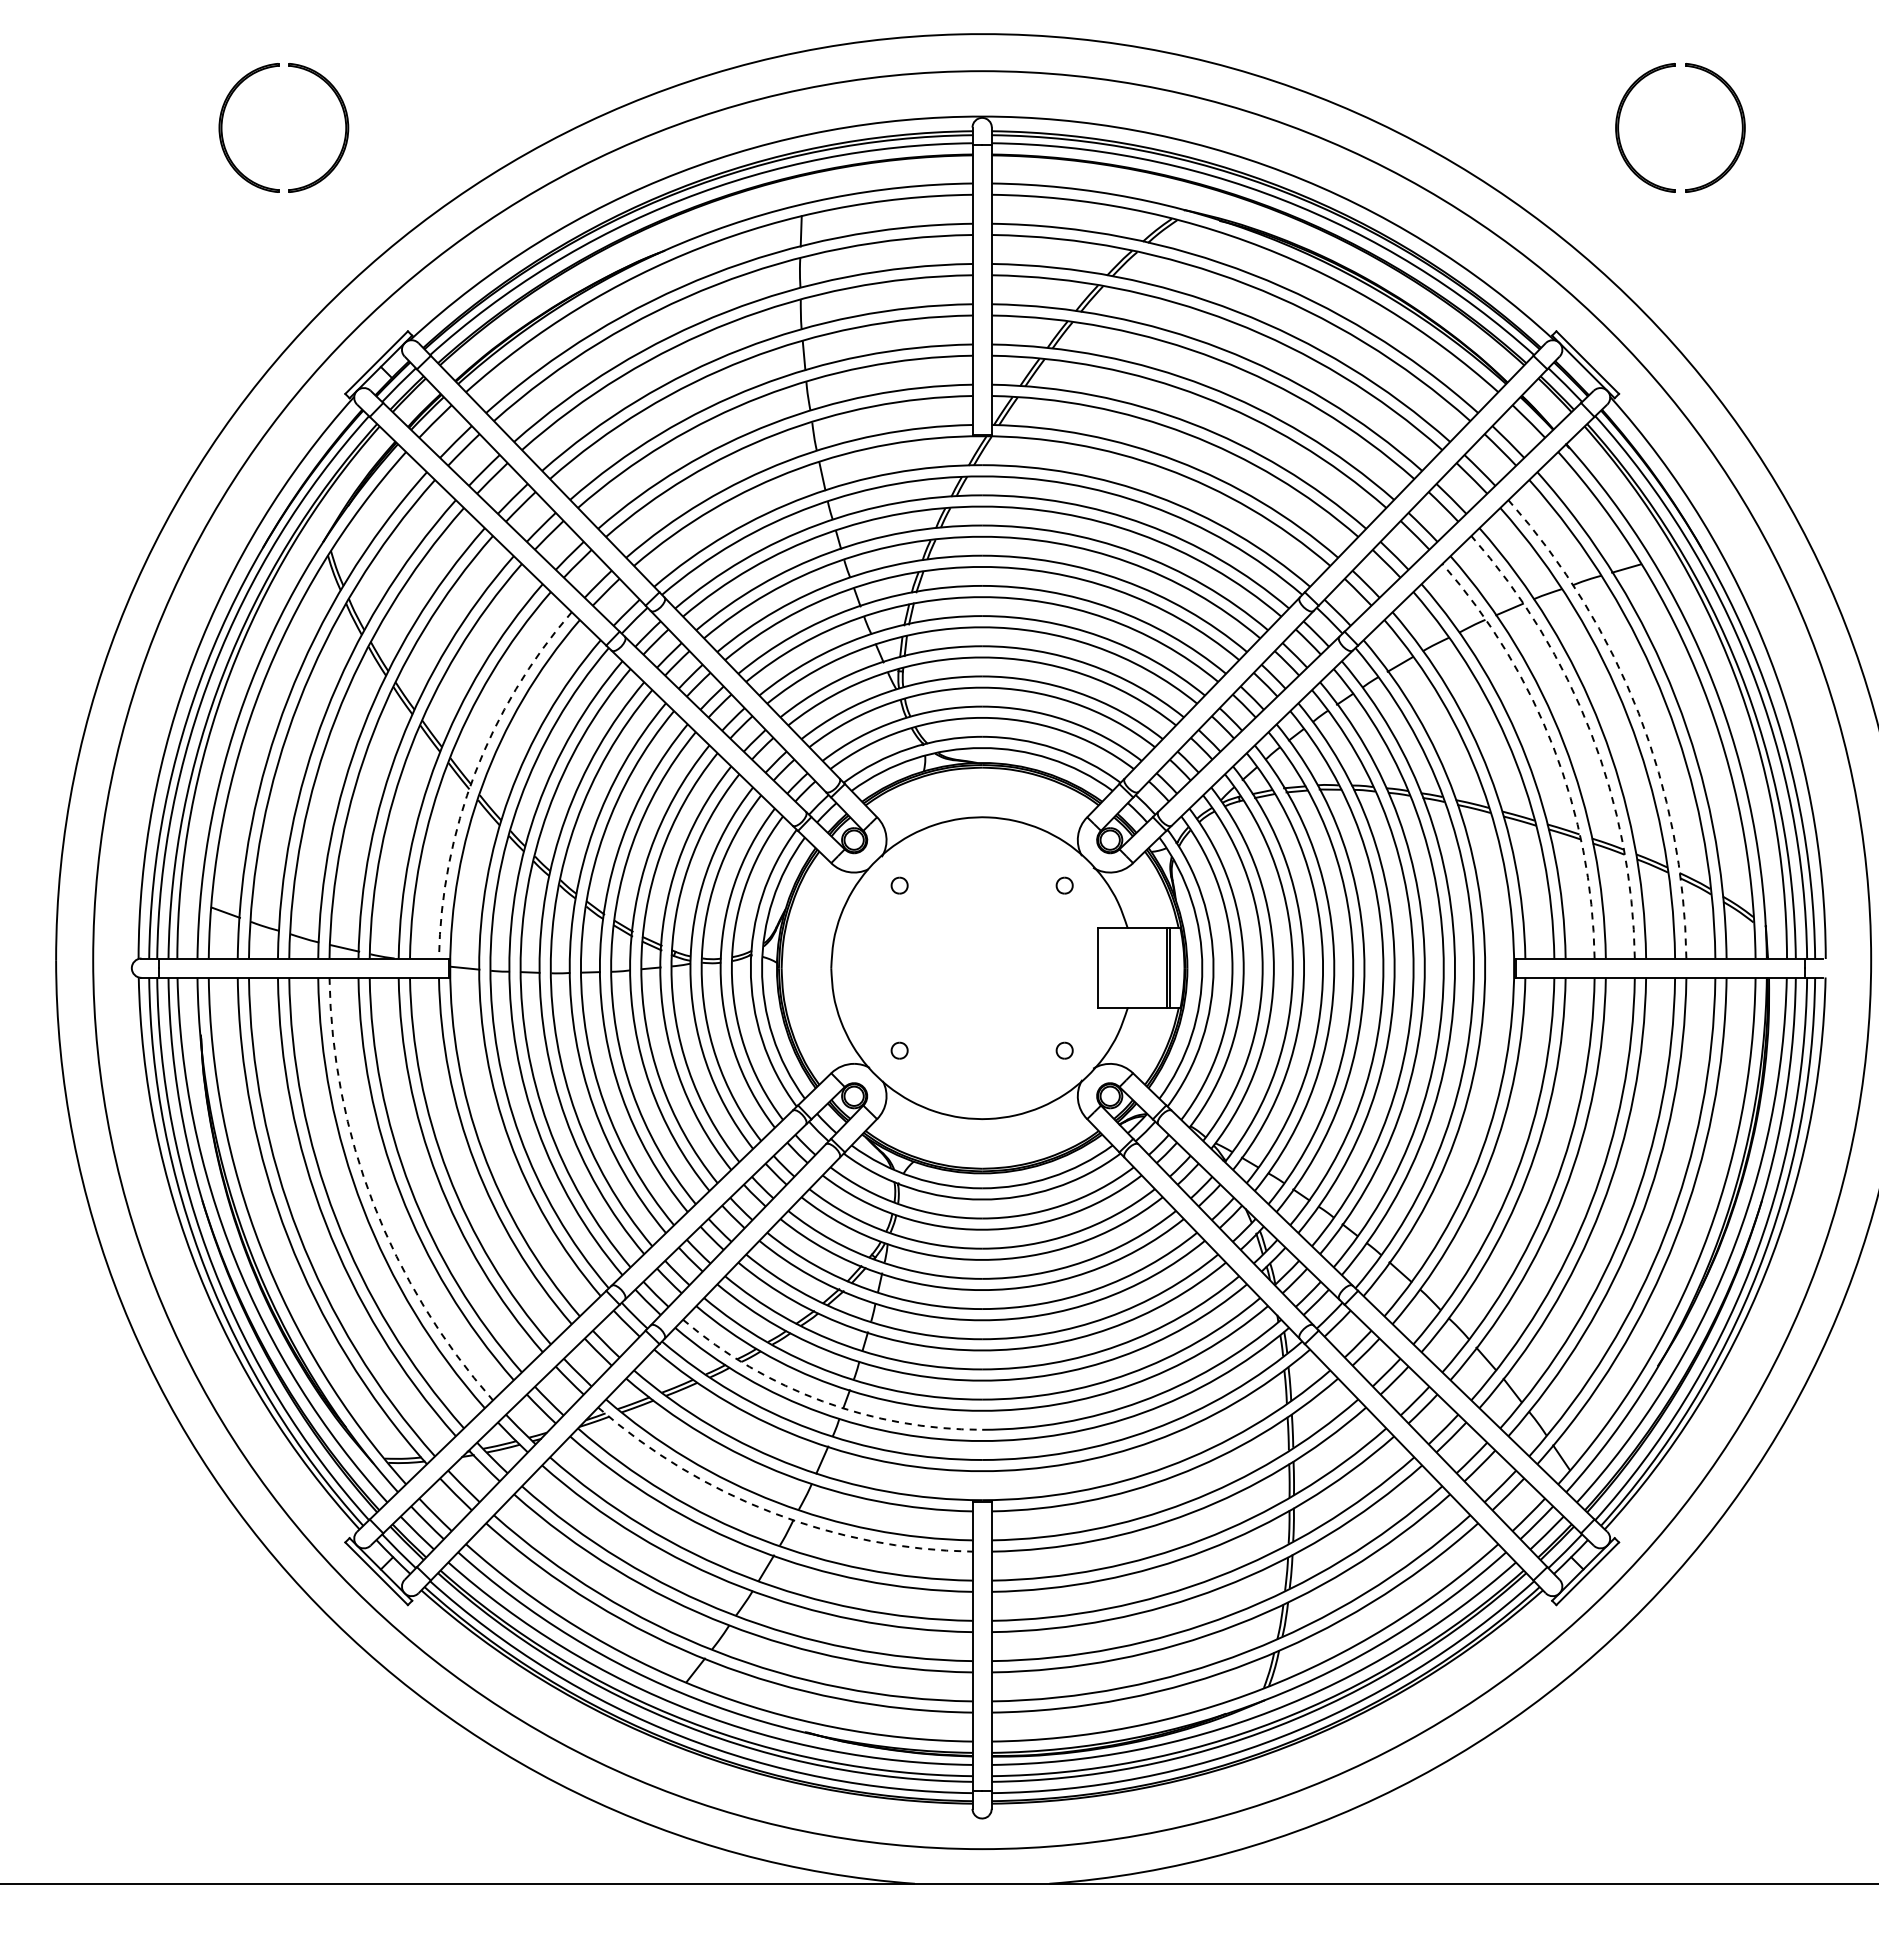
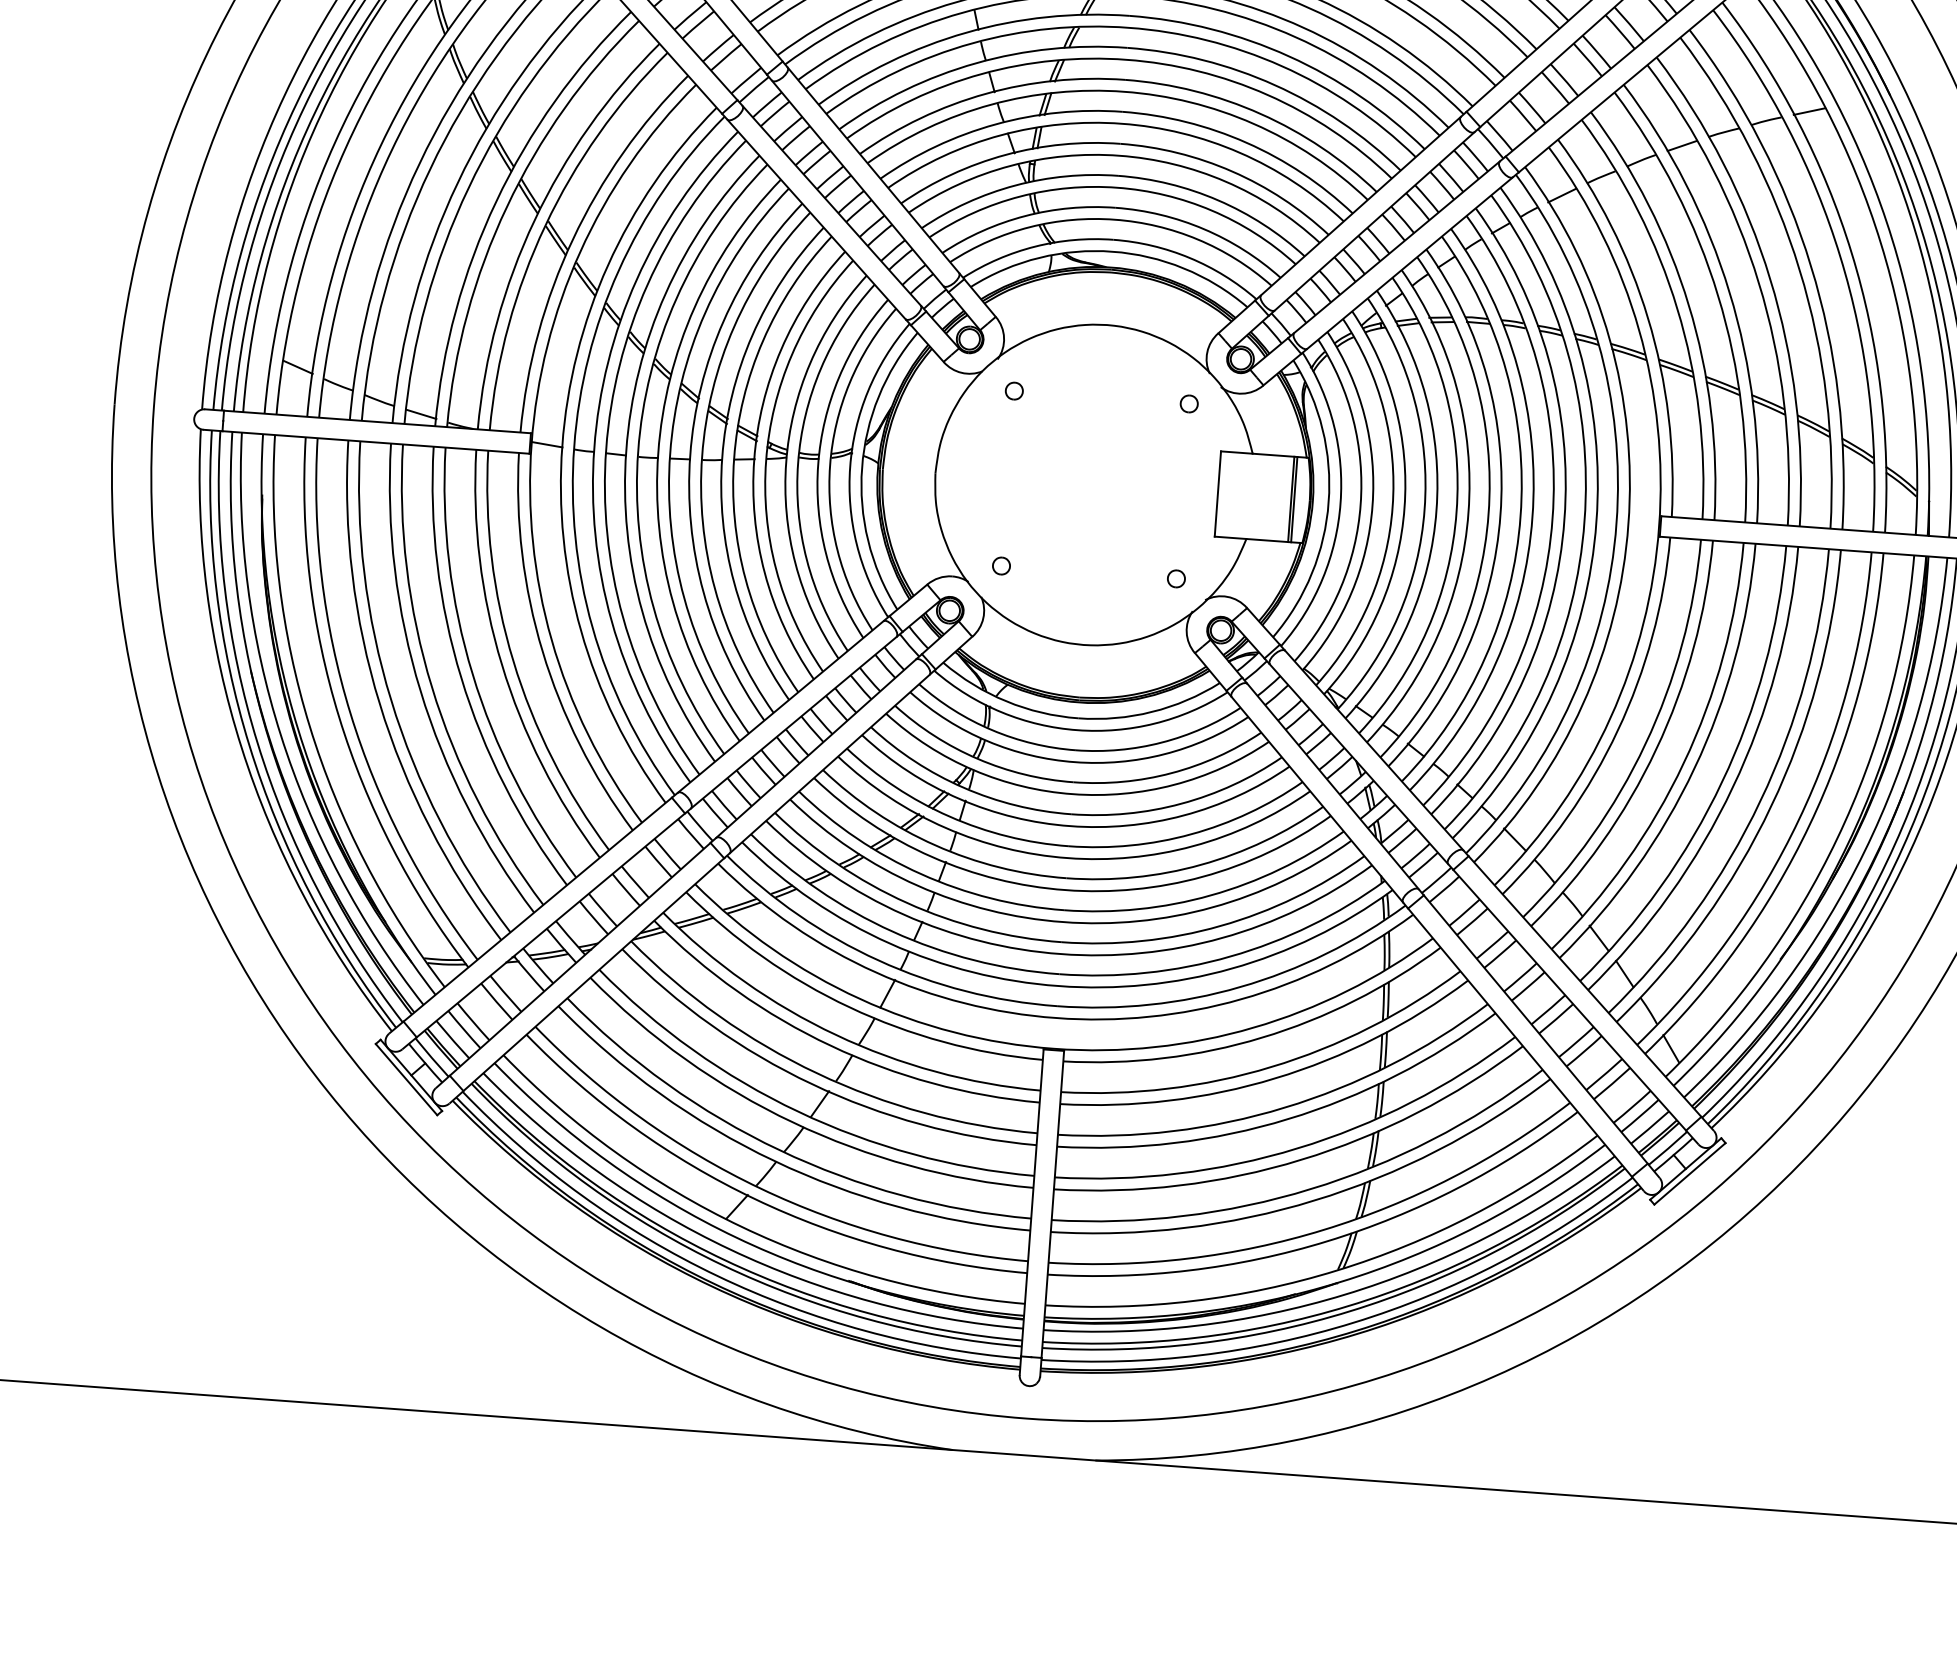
arc: (1638, 713) -> (1810, 266), dashed -> solid
arc: (1590, 732) -> (1758, 282), dashed -> solid
arc: (1553, 747) -> (1718, 295), dashed -> solid
arc: (474, 773) -> (572, 239), dashed -> solid
arc: (373, 1203) -> (432, 687), dashed -> solid
arc: (822, 1401) -> (892, 931), dashed -> solid
arc: (772, 1512) -> (830, 1045), dashed -> solid

